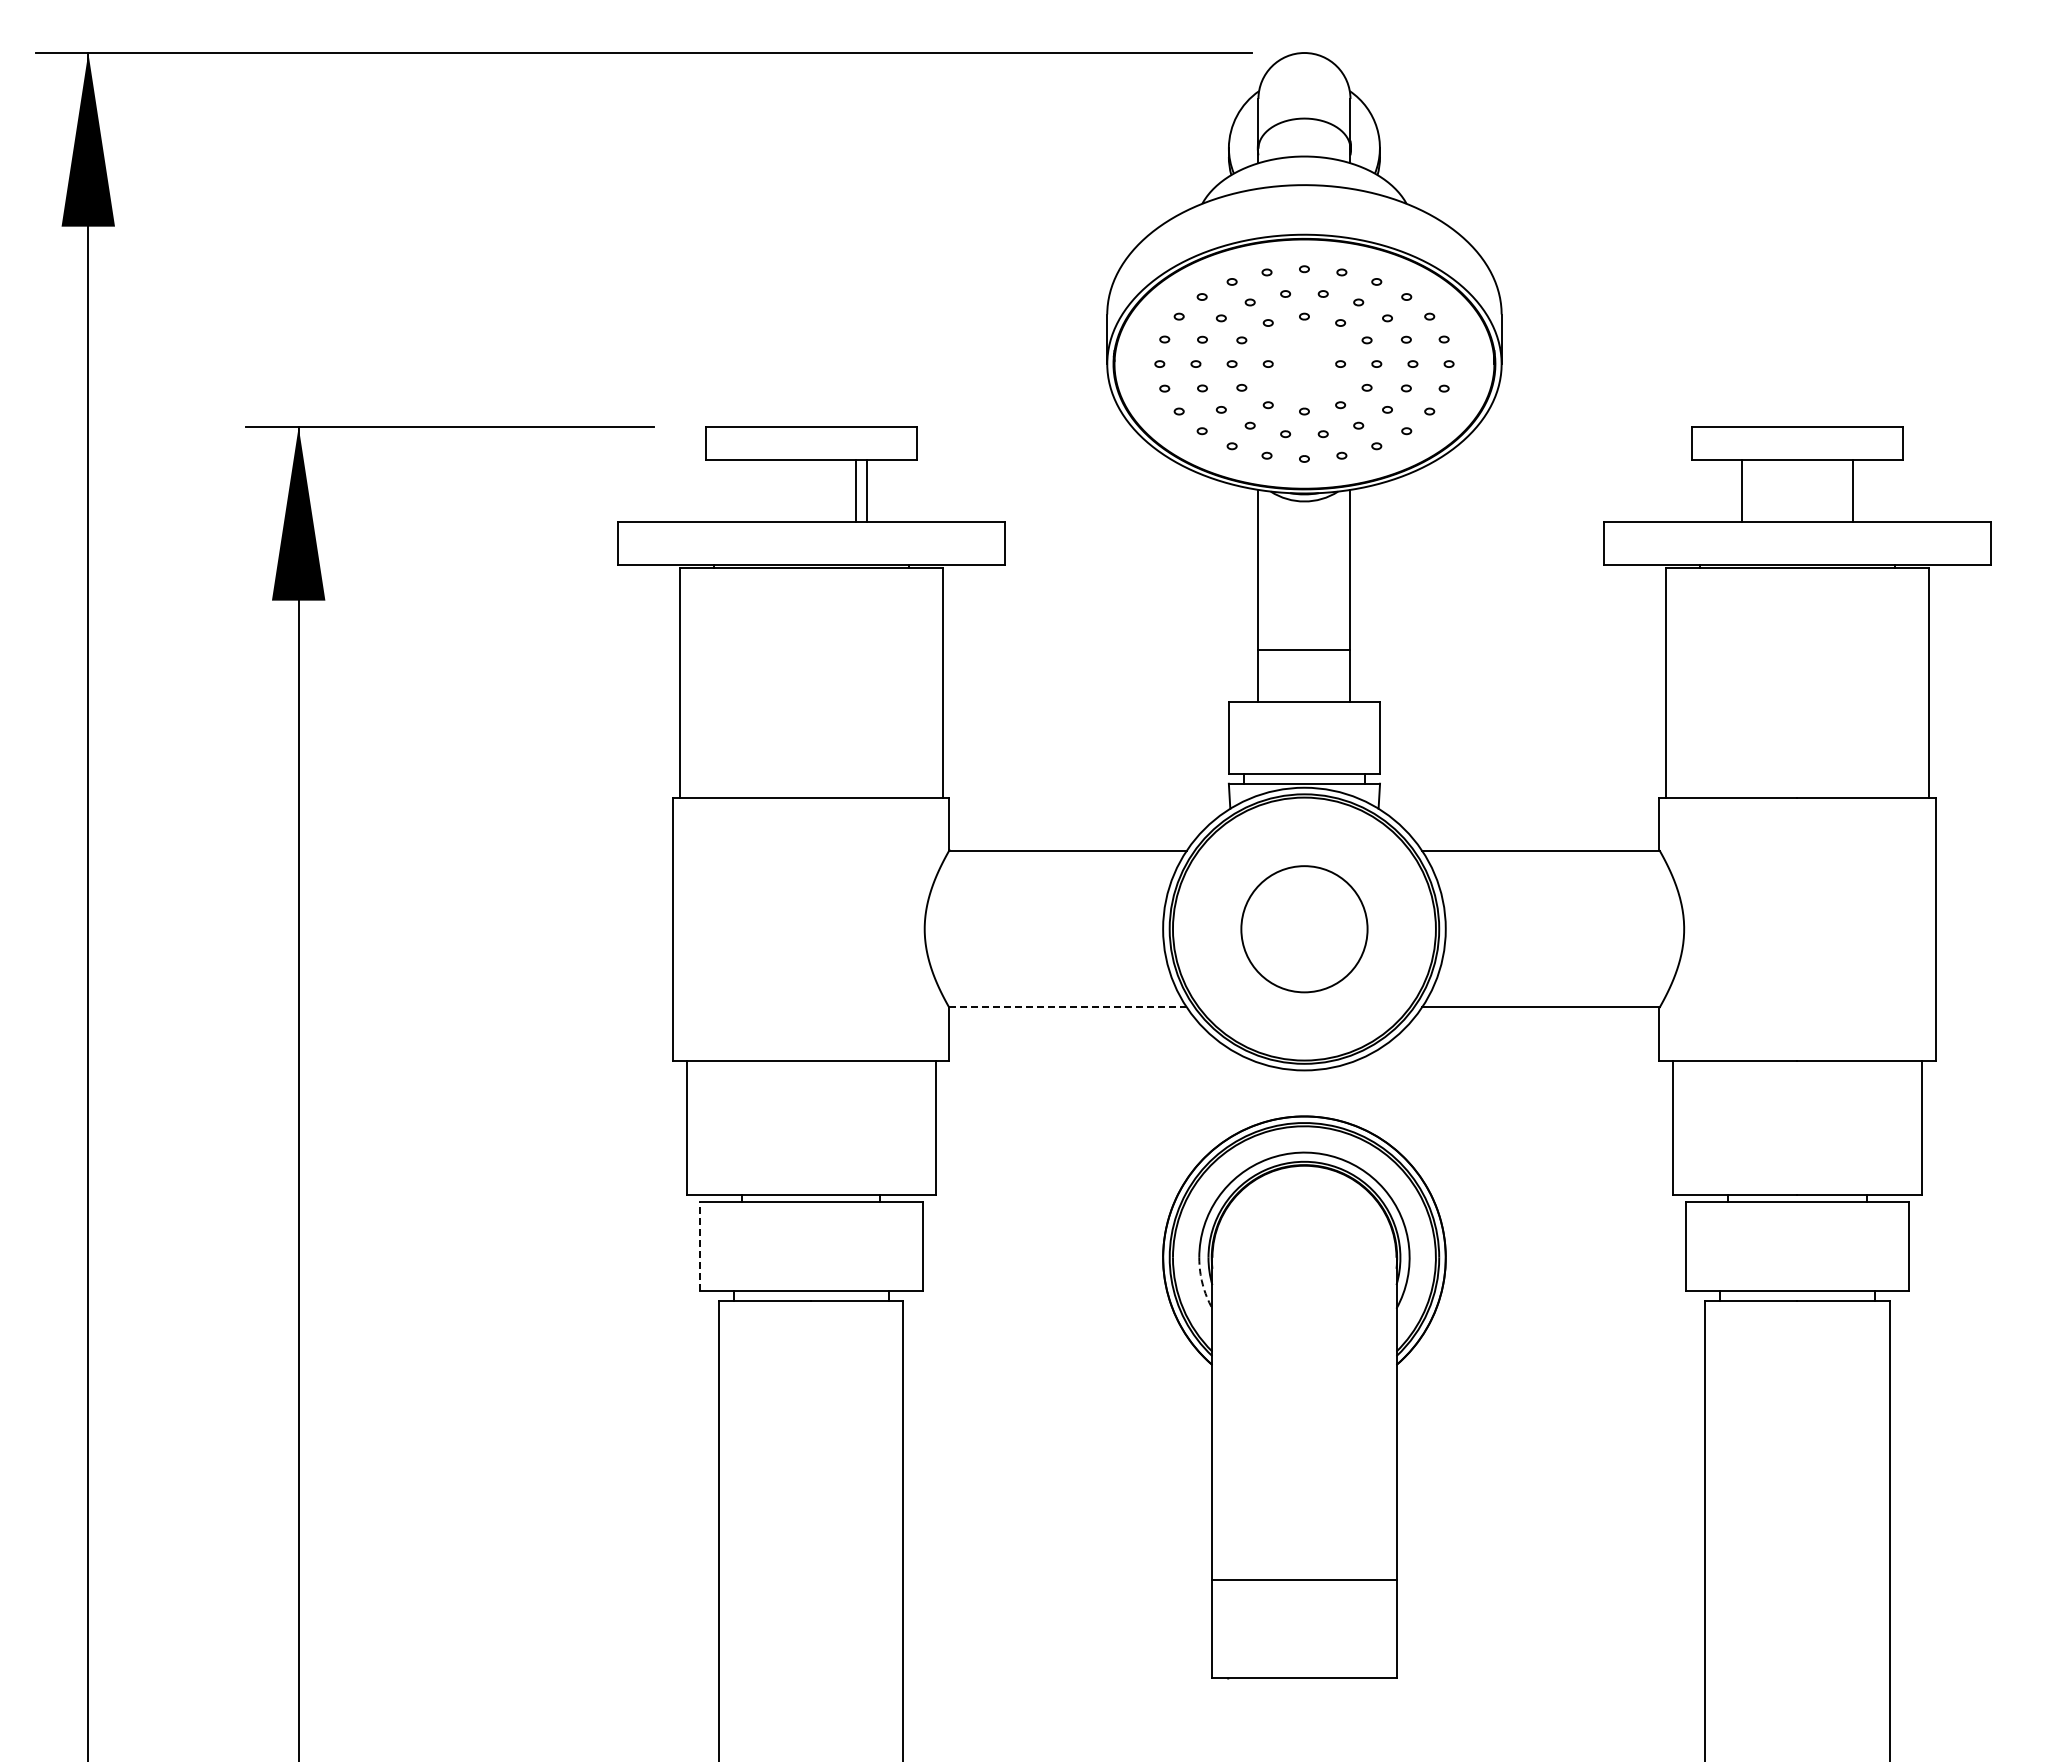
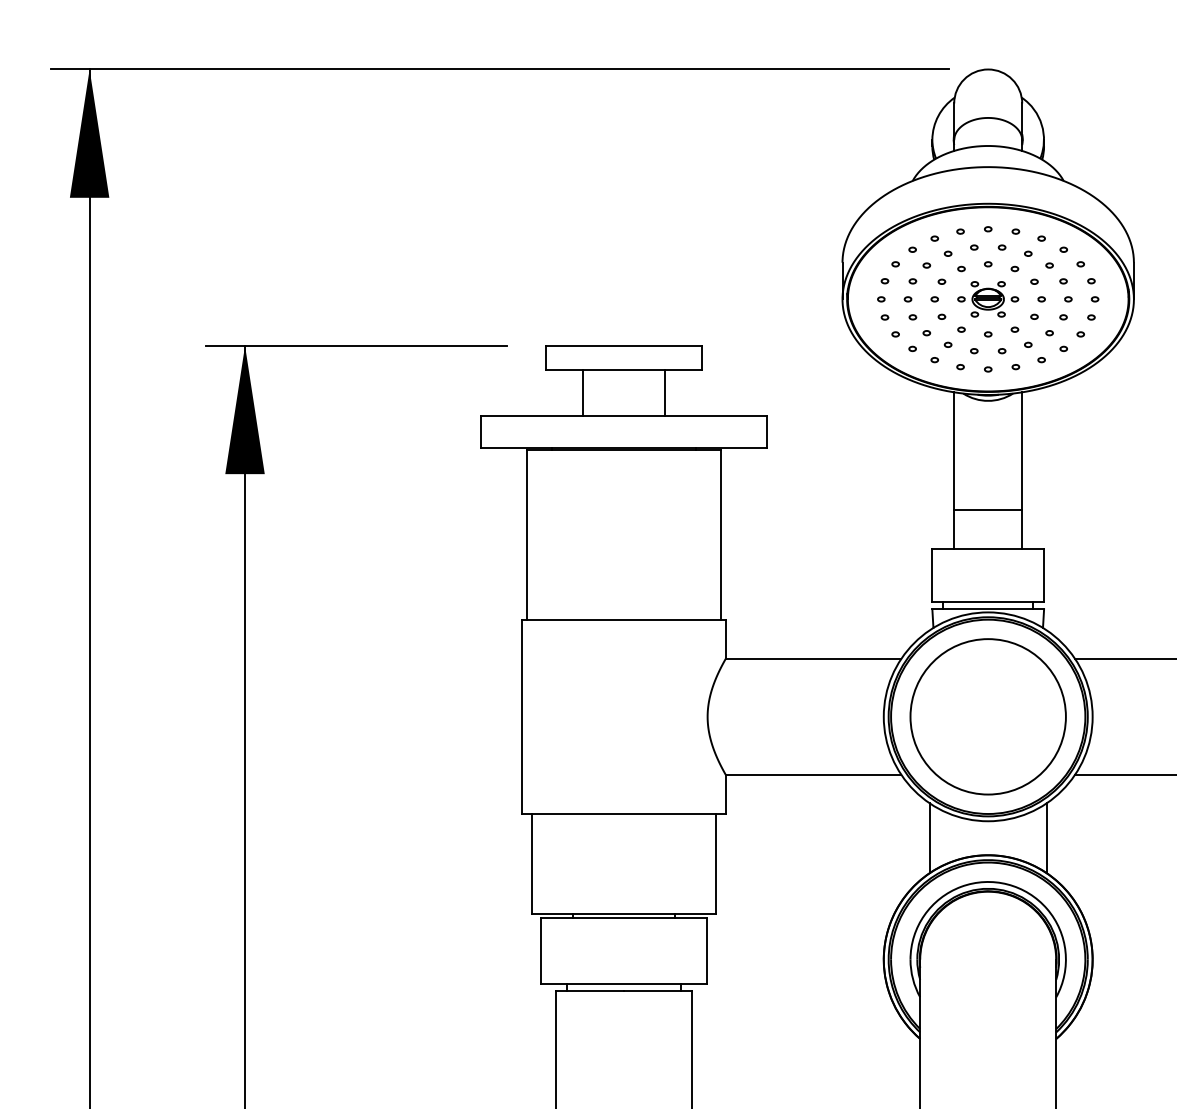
part: (1303, 363) -> (987, 298), added
line: (855, 490) -> (582, 392), moved
circle: (1304, 929) -> (988, 717), size x1.67
line: (1067, 1007) -> (813, 774), dashed -> solid
line: (1225, 1093) -> (929, 838), added
line: (1383, 1093) -> (1046, 838), added
line: (699, 1245) -> (541, 950), dashed -> solid
arc: (1202, 1284) -> (912, 979), dashed -> solid

